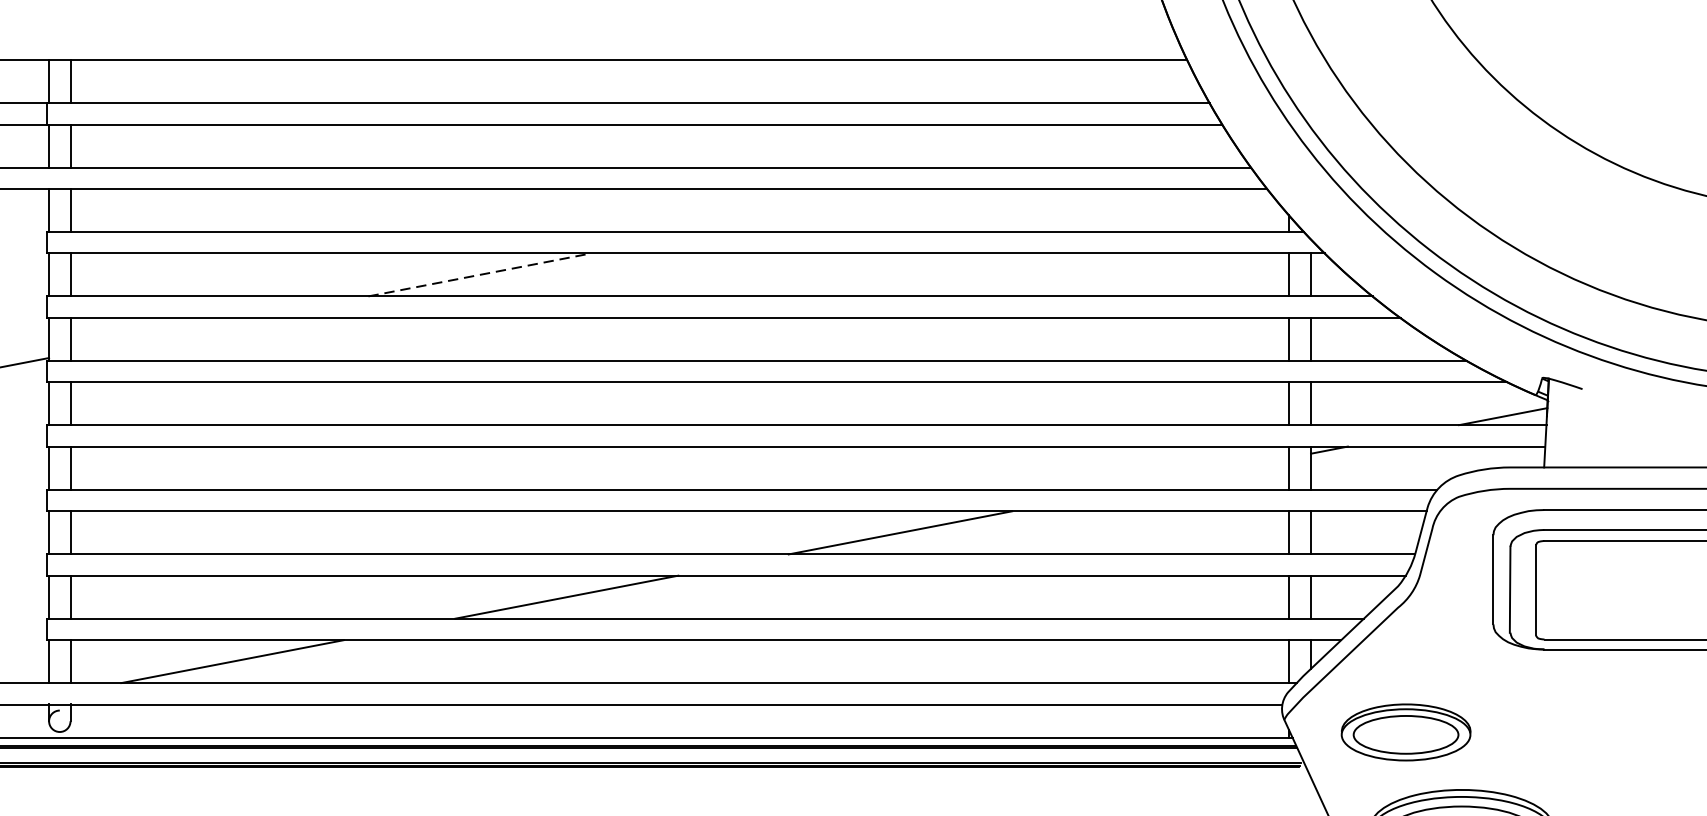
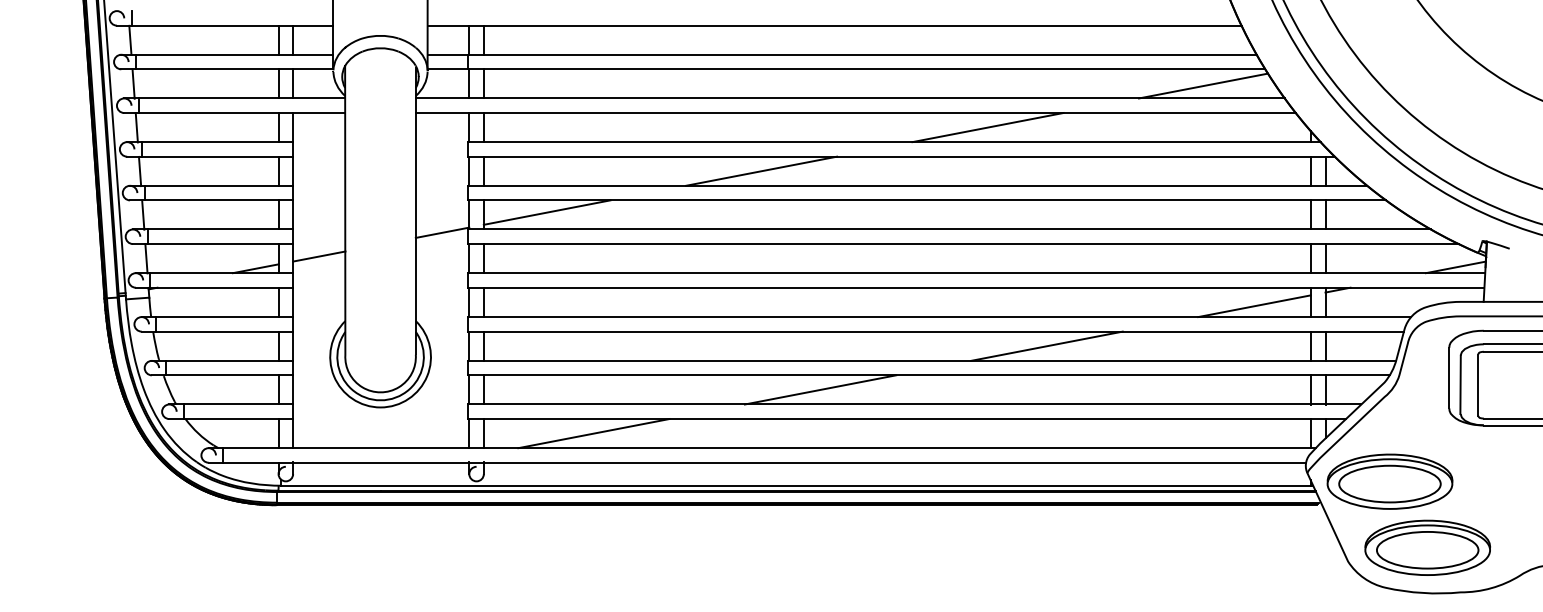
line: (1131, 148) -> (1203, 85), added
line: (812, 210) -> (987, 127), added
line: (479, 275) -> (761, 171), dashed -> solid
line: (162, 335) -> (546, 212), added
line: (1206, 474) -> (1254, 306), added
part: (1405, 732) -> (1389, 481), size x1.43

